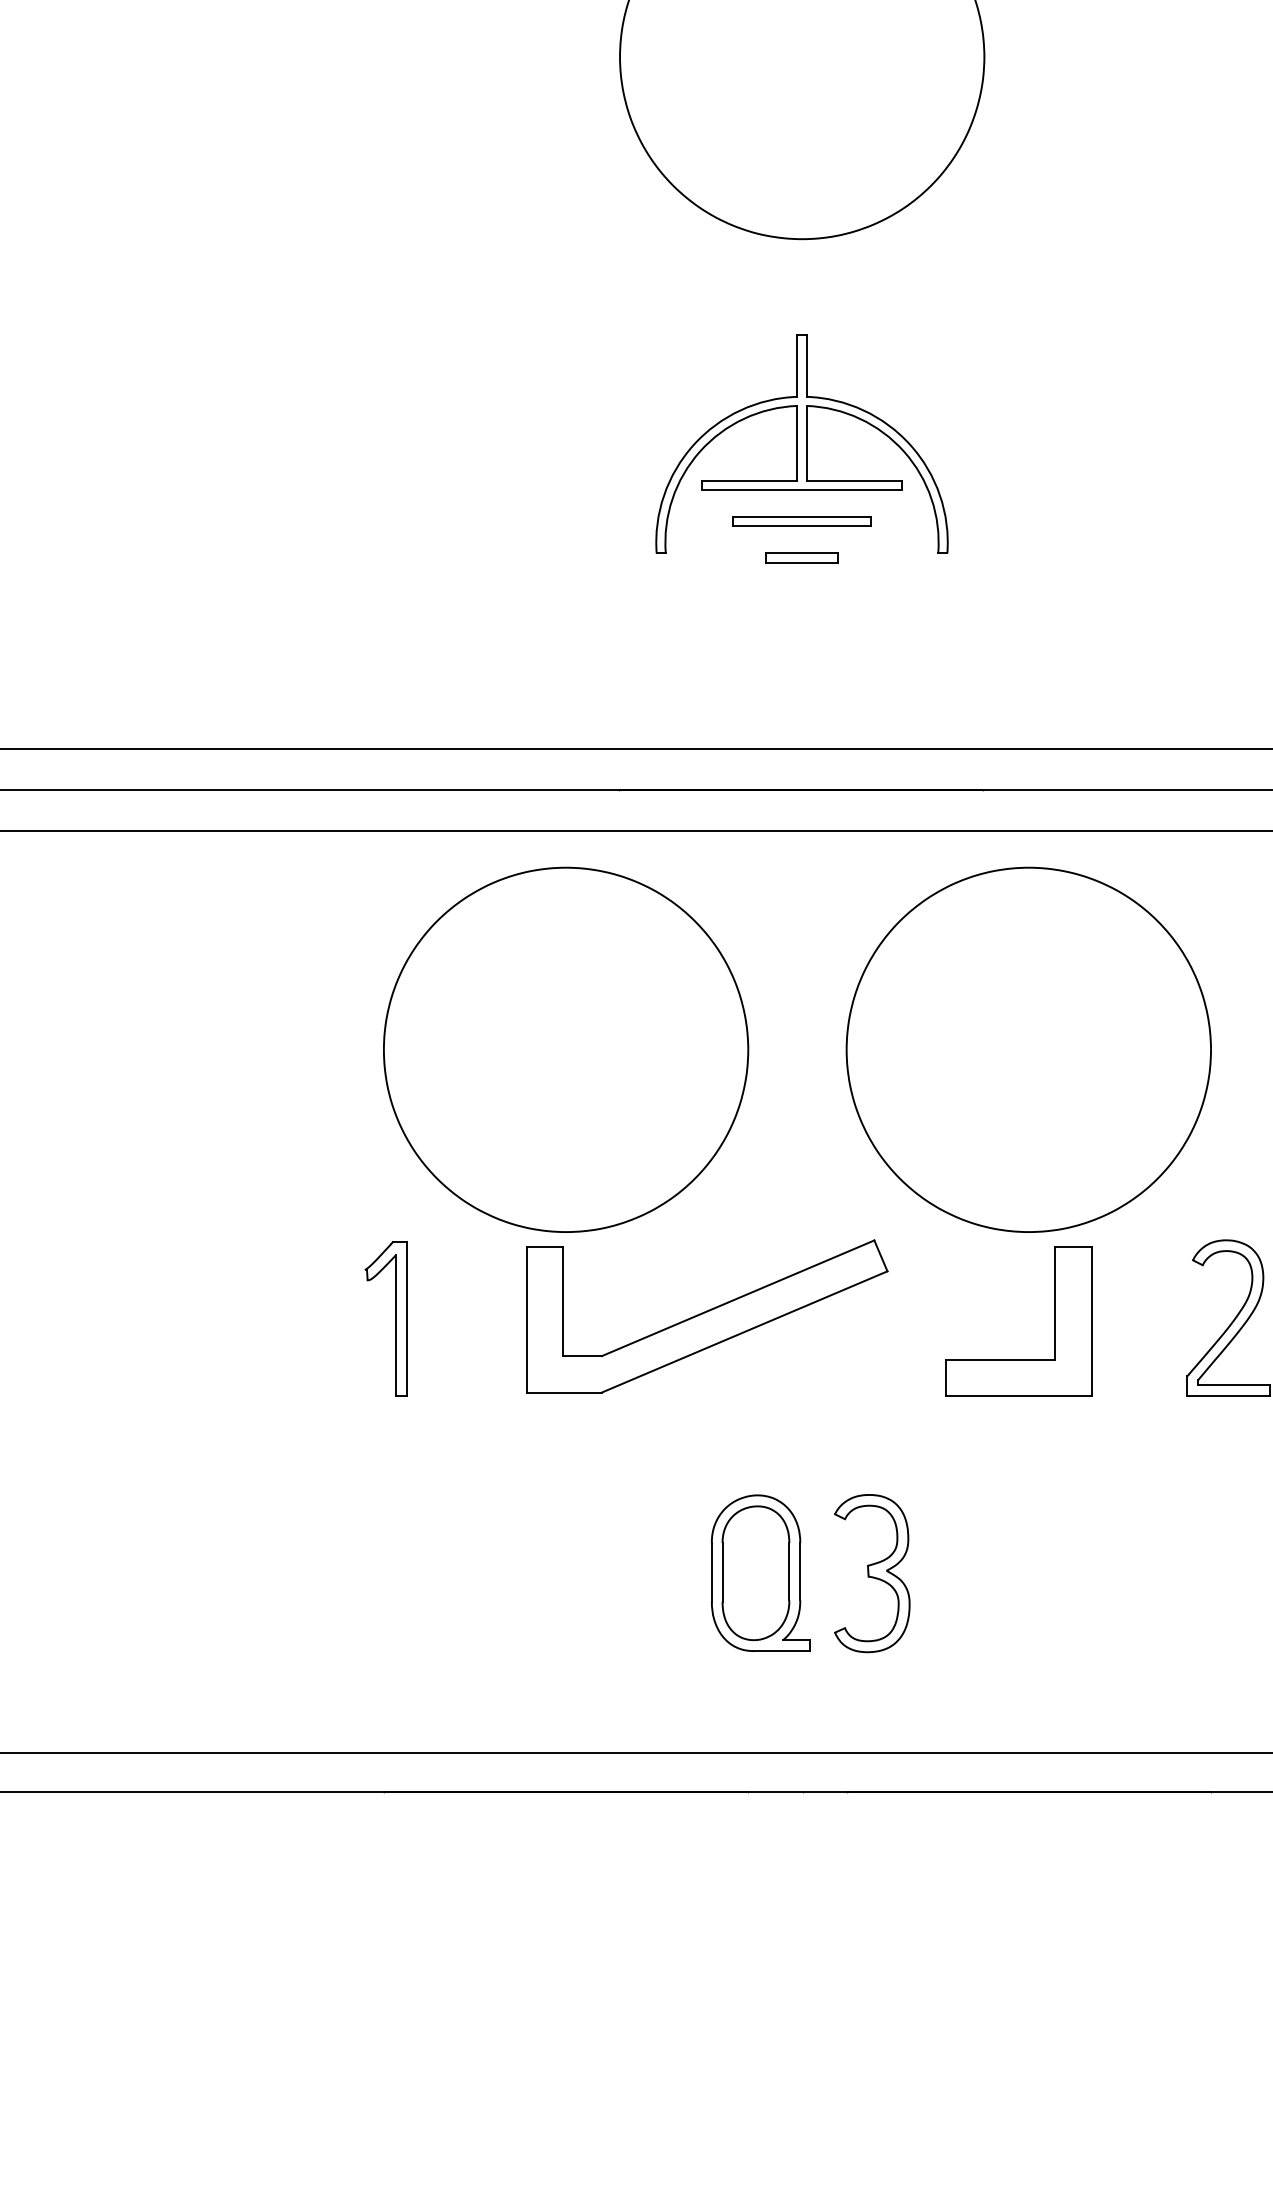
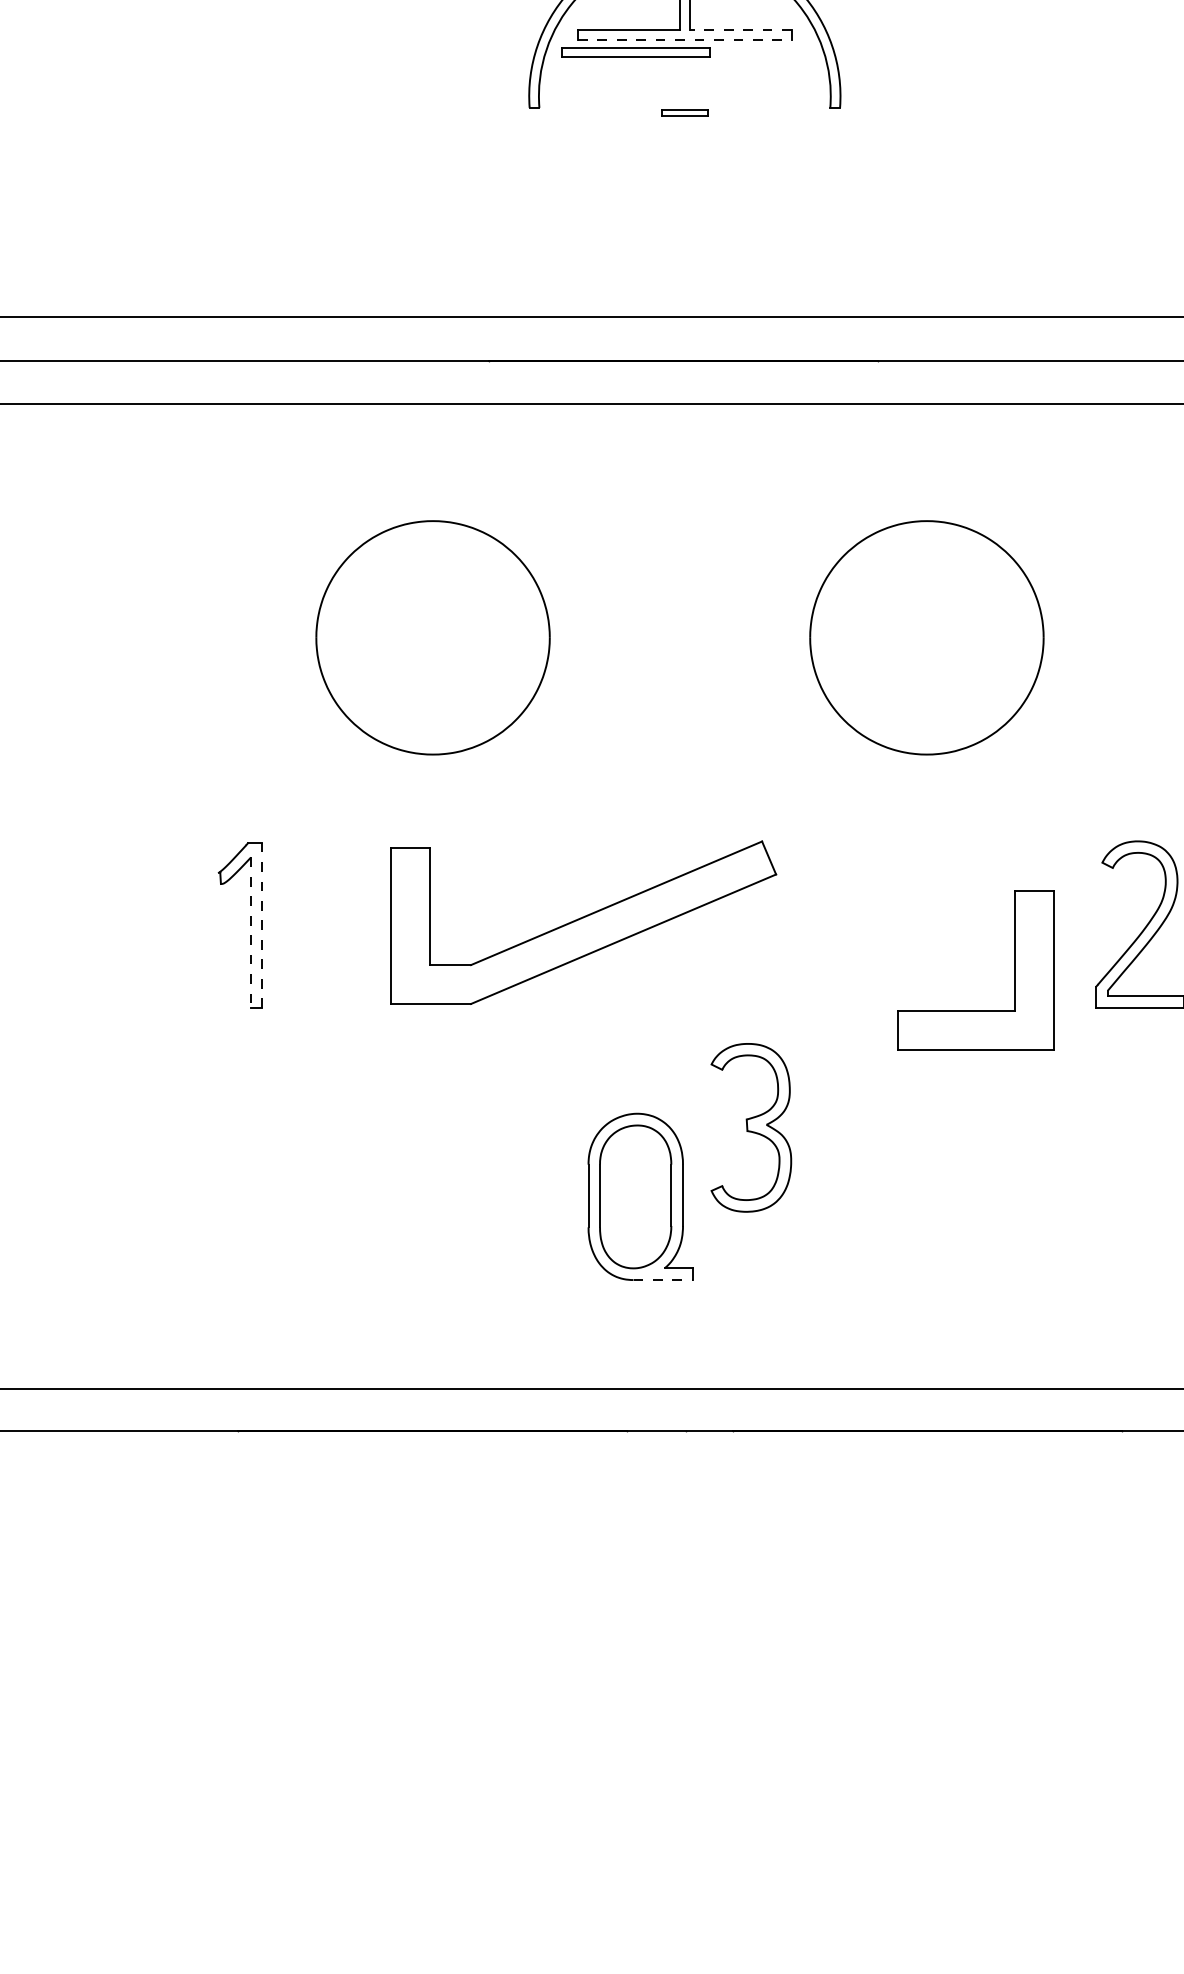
line: (854, 480) -> (740, 29), solid -> dashed
line: (802, 489) -> (685, 39), solid -> dashed
part: (801, 521) -> (635, 52), moved
part: (801, 557) -> (684, 112), size x0.6
part: (566, 1049) -> (433, 637), size x0.6
part: (1028, 1049) -> (926, 637), size x0.6
line: (406, 1318) -> (262, 924), solid -> dashed
part: (1054, 1321) -> (1014, 970), moved
line: (395, 1326) -> (250, 933), solid -> dashed
part: (872, 1573) -> (751, 1127), moved
line: (781, 1651) -> (662, 1280), solid -> dashed

